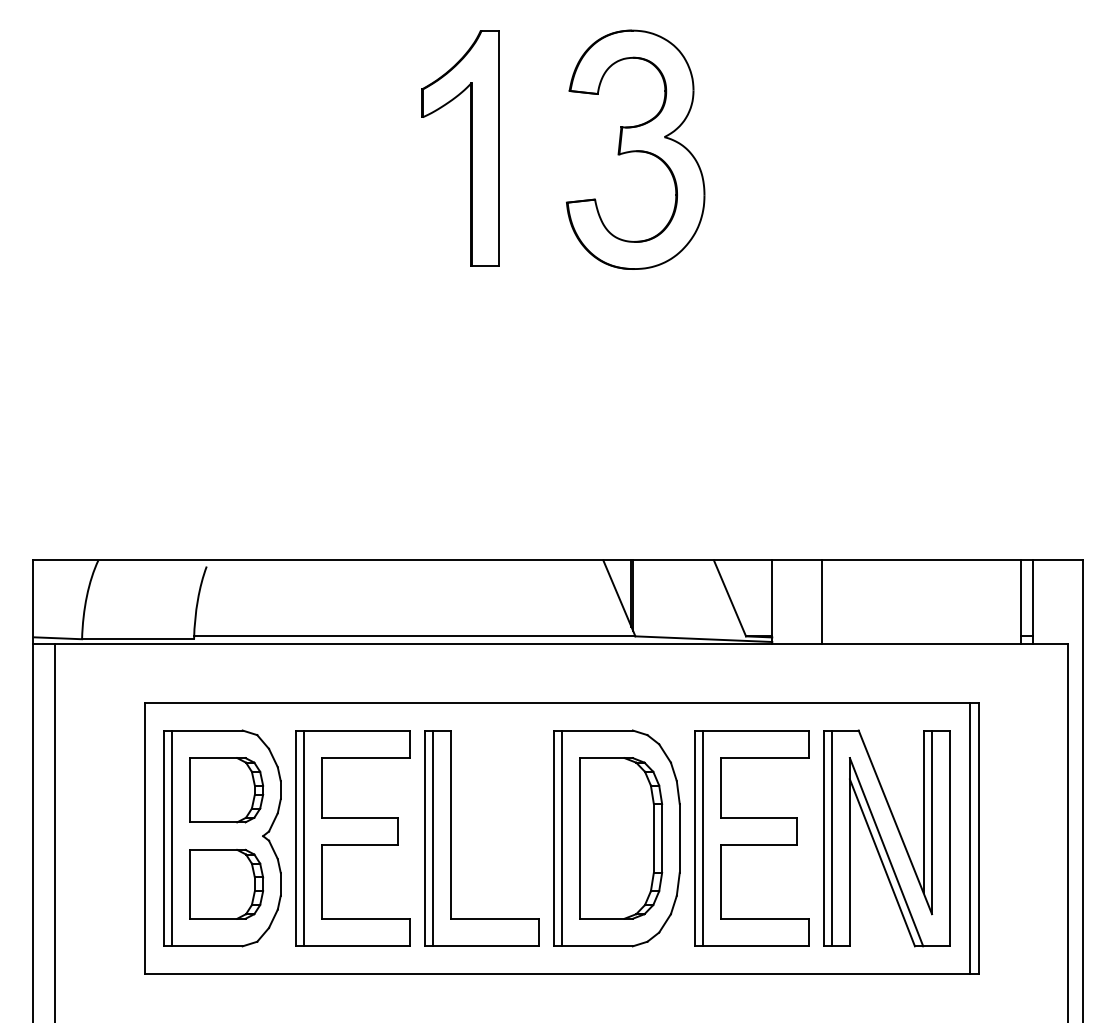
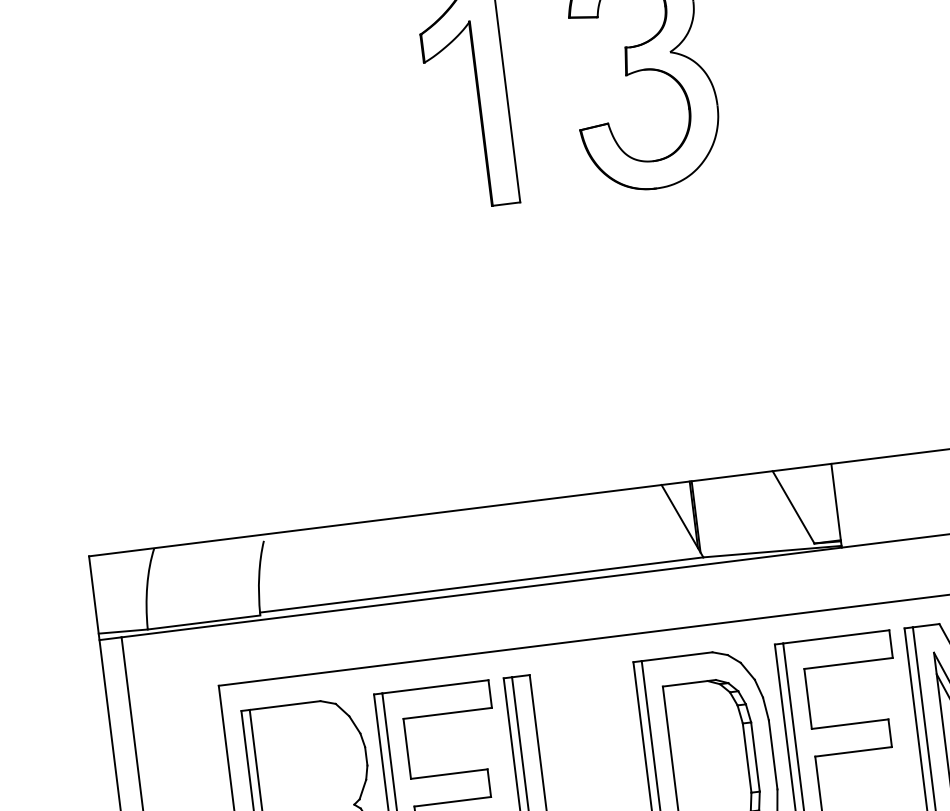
line: (822, 601) -> (886, 498), removed
part: (226, 790) -> (311, 763), removed

